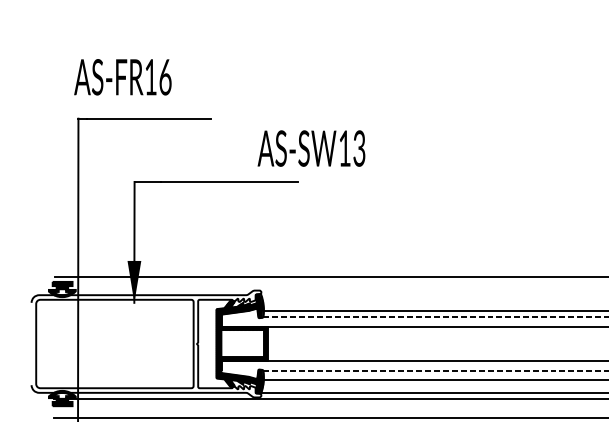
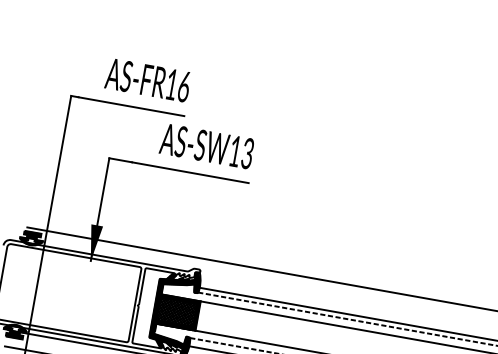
text: (122, 77) -> (147, 80), moved
text: (311, 148) -> (207, 146), moved
hatch: (242, 343) -> (176, 311), added

